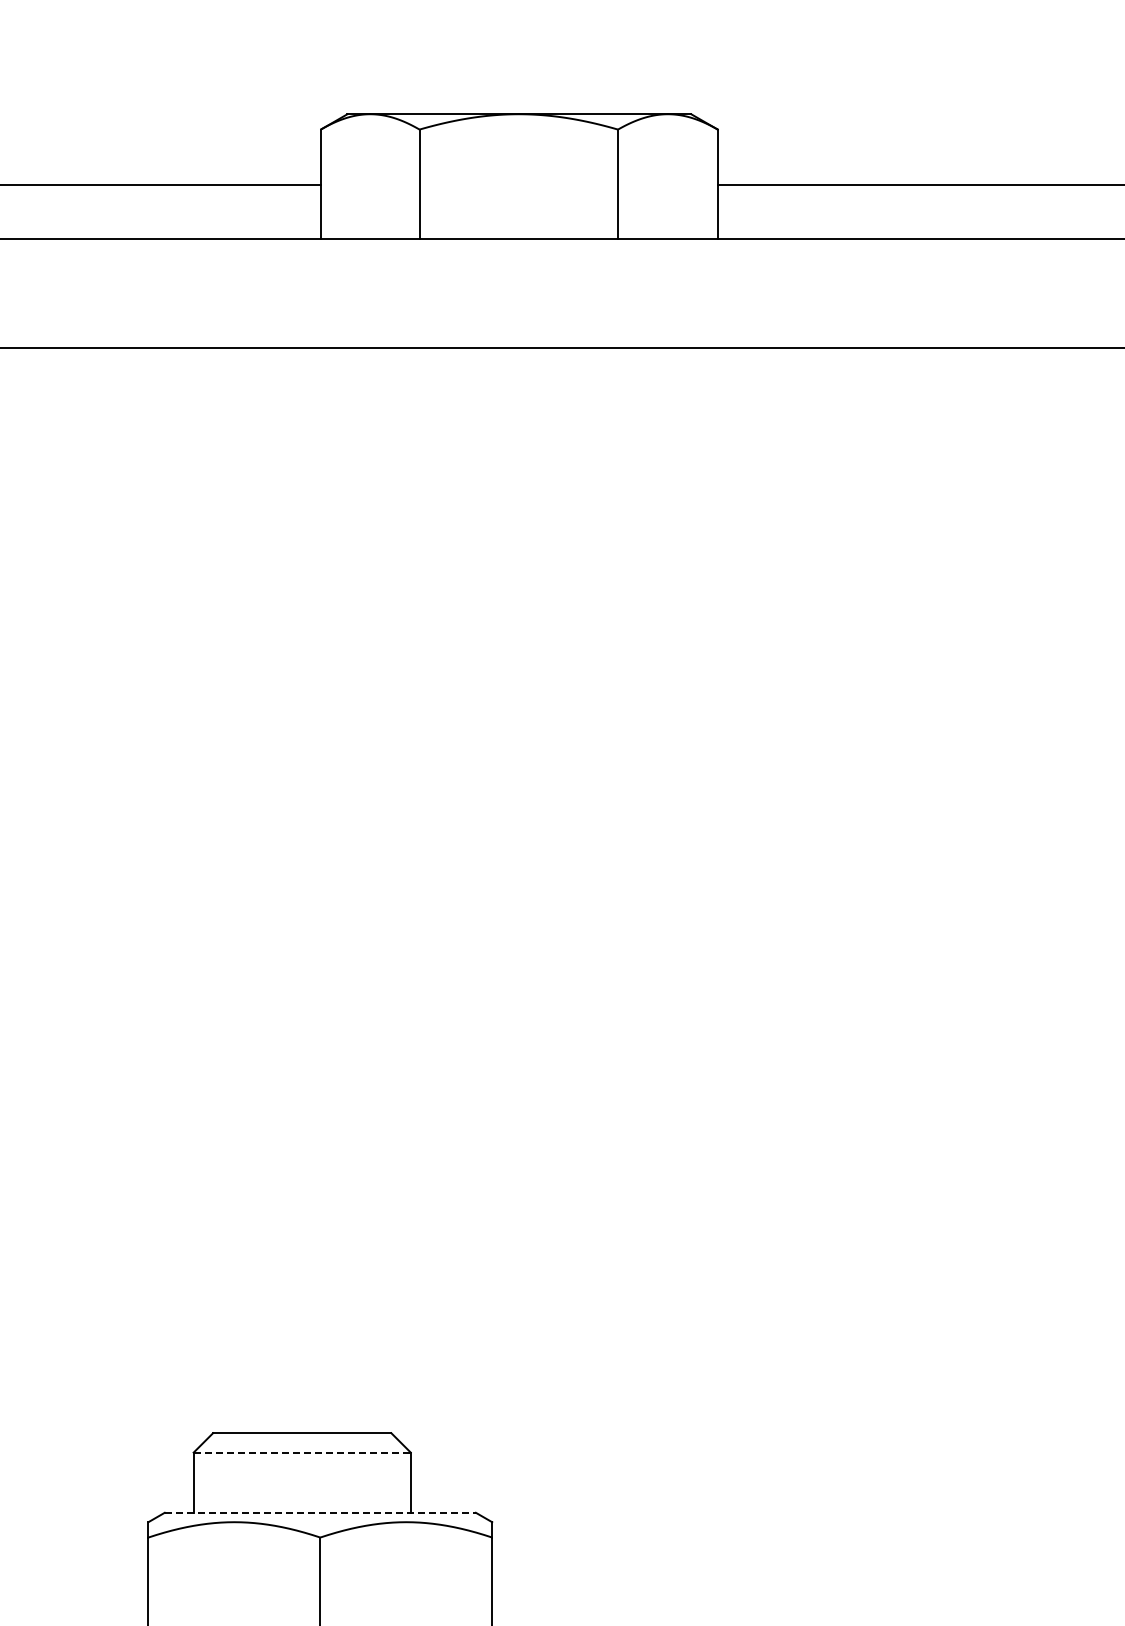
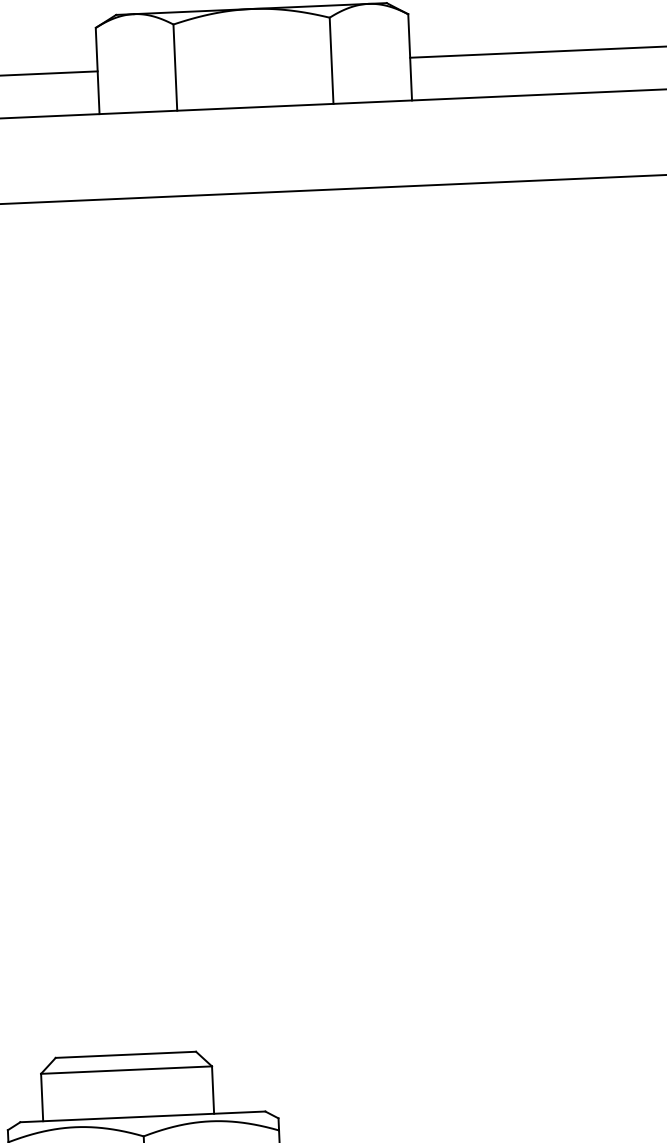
line: (302, 1452) -> (126, 1070), dashed -> solid
line: (320, 1512) -> (143, 1116), dashed -> solid

